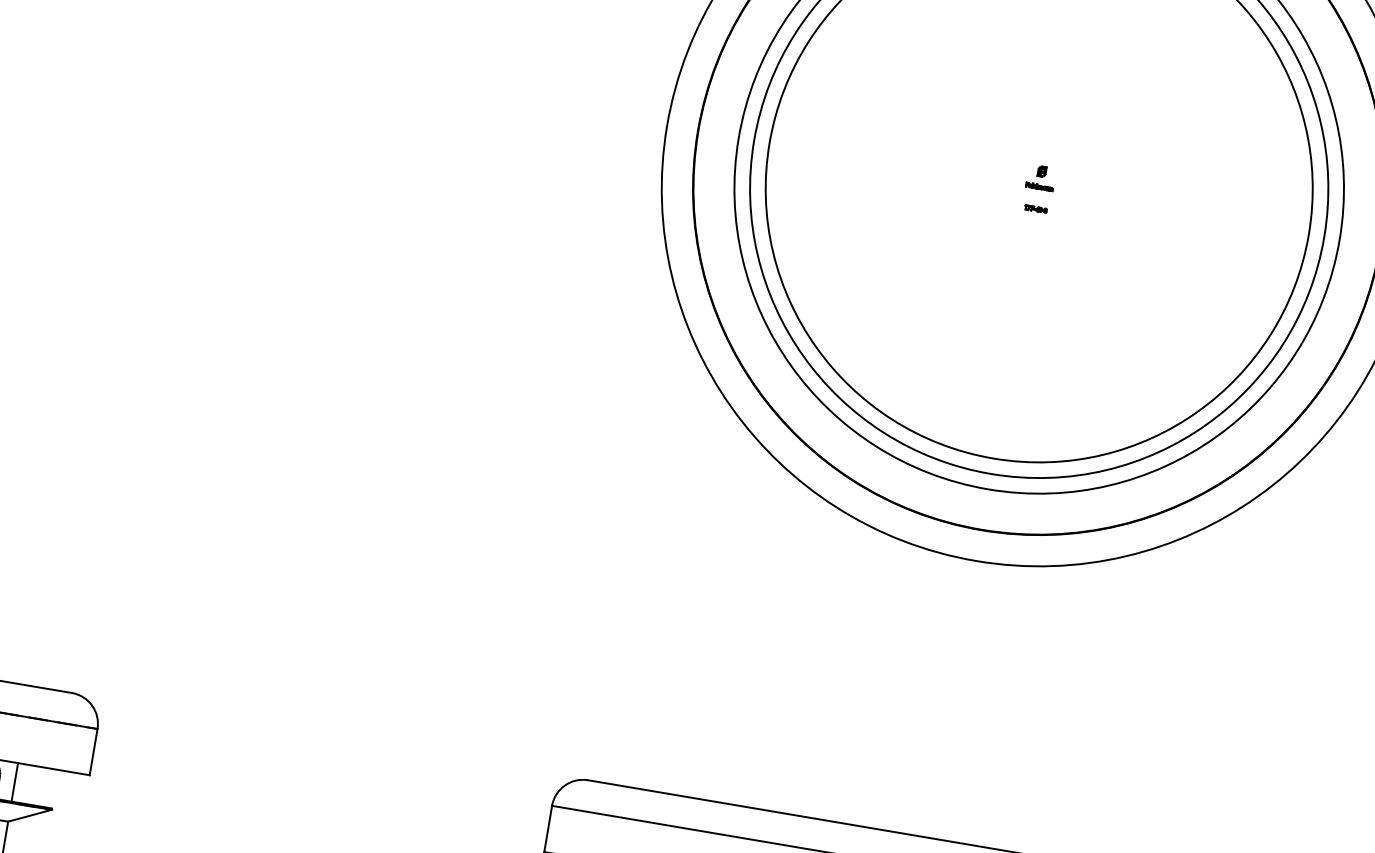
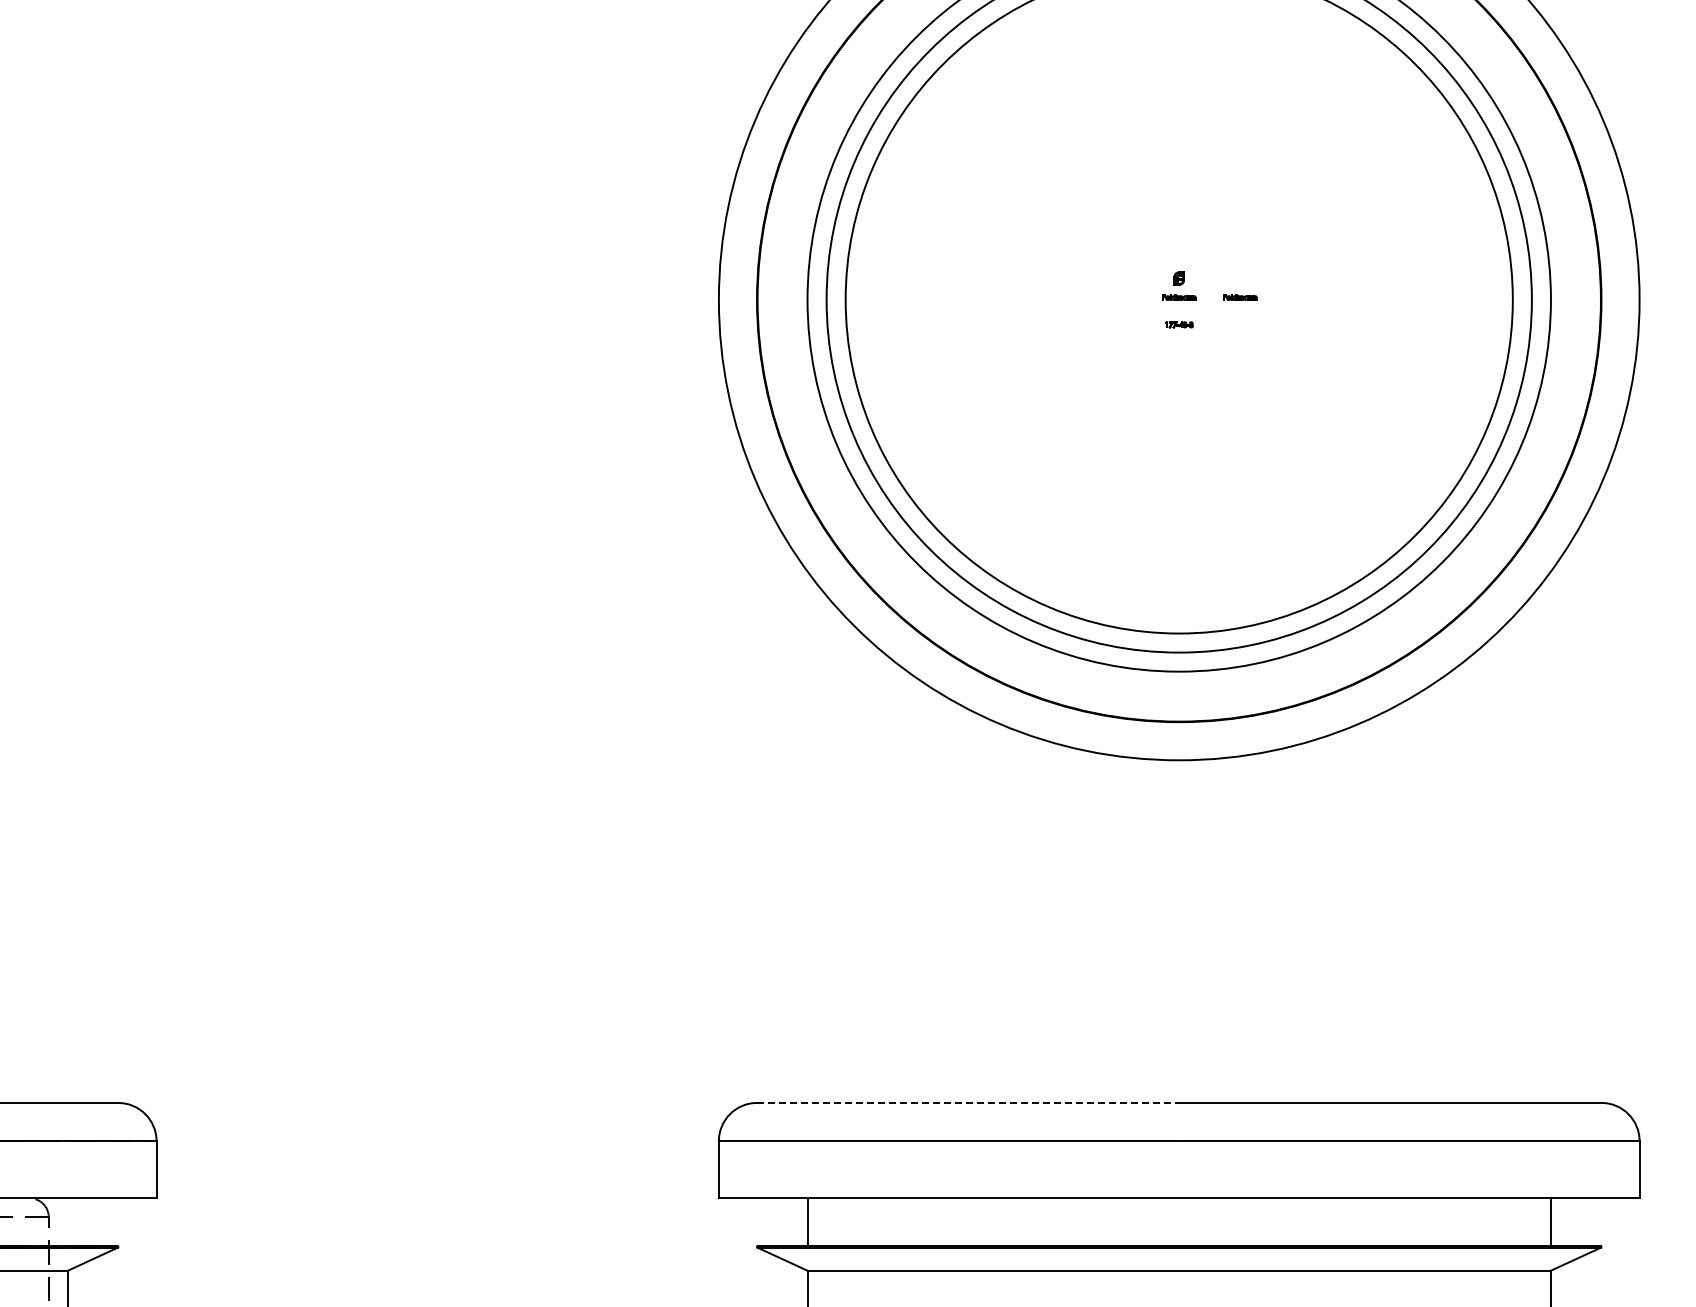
part: (1089, 195) -> (1240, 297), added
line: (14, 781) -> (67, 1221), removed
line: (759, 808) -> (968, 1102), solid -> dashed

